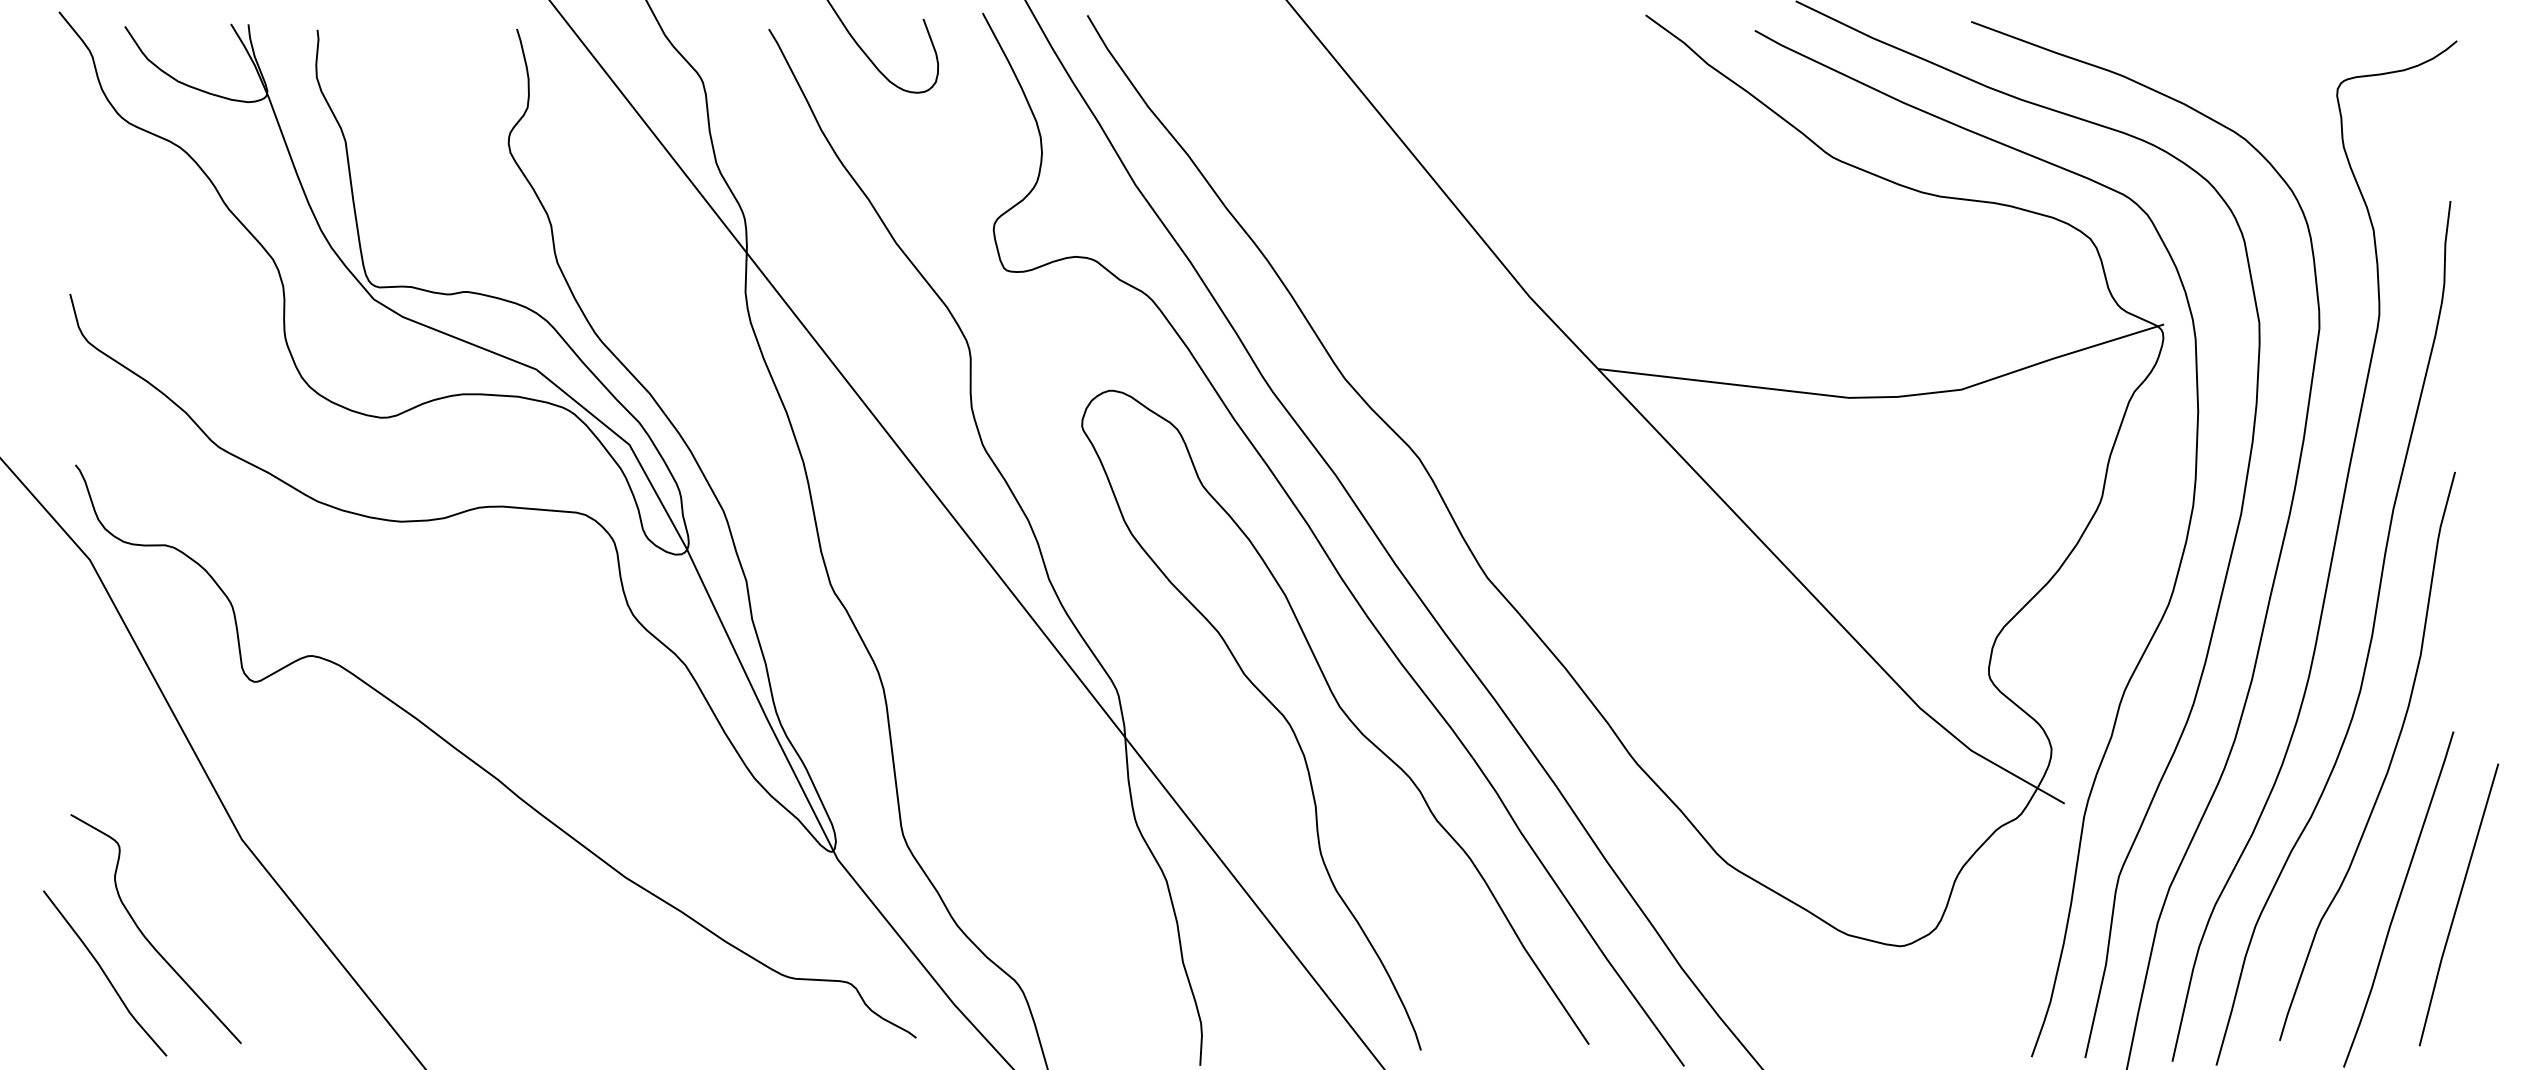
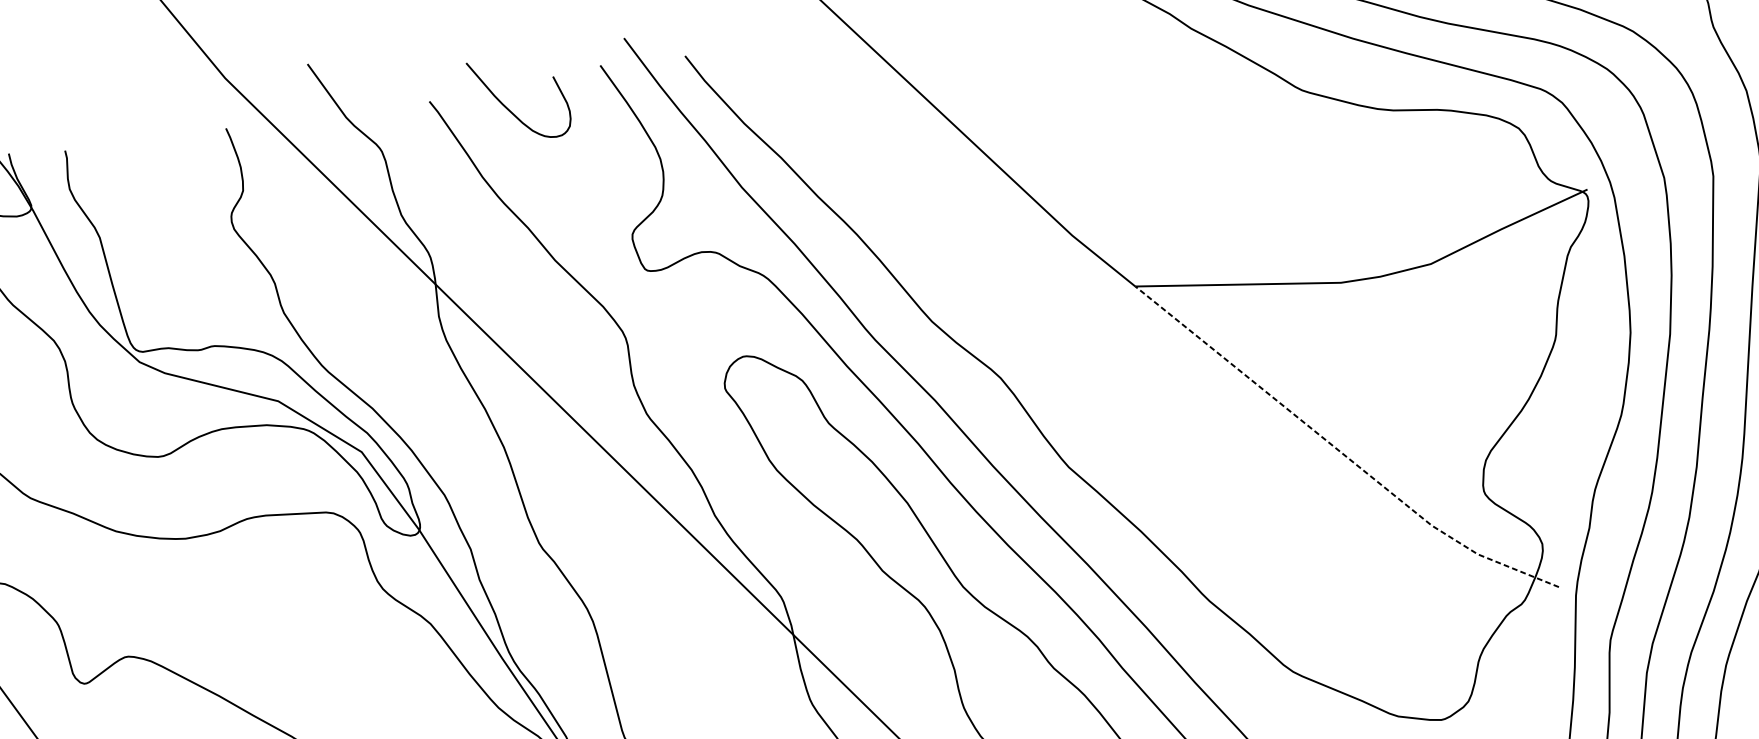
line: (1819, 602) -> (1339, 451), solid -> dashed

